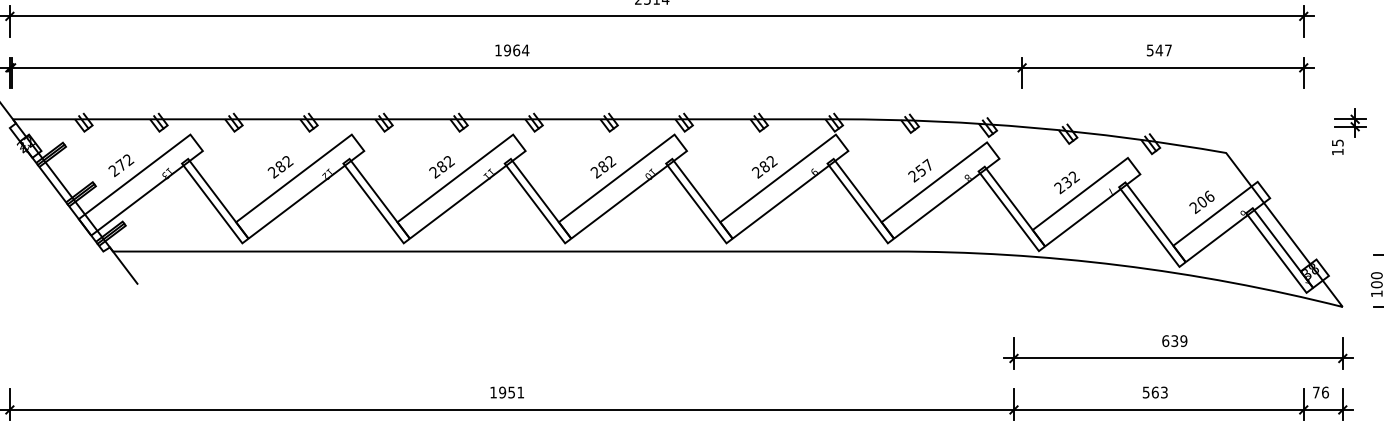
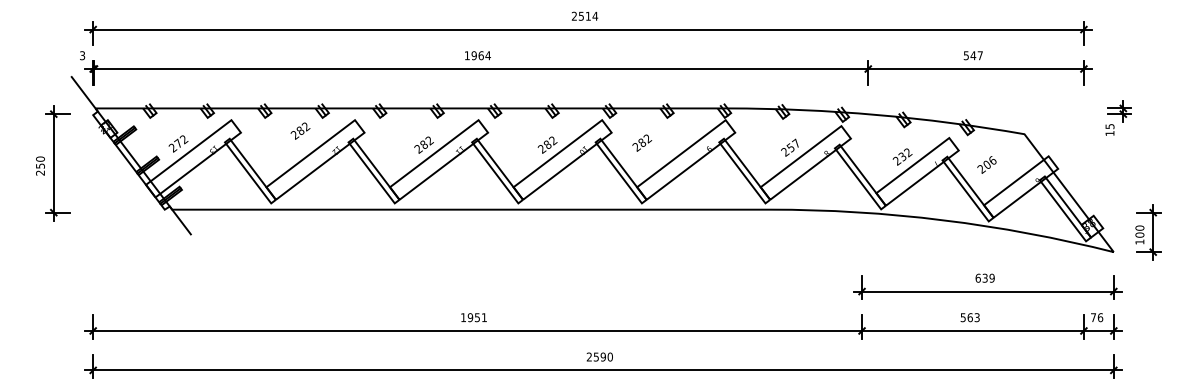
text: (280, 166) -> (300, 130), moved
text: (765, 166) -> (642, 142), moved
text: (1201, 201) -> (986, 164), moved

